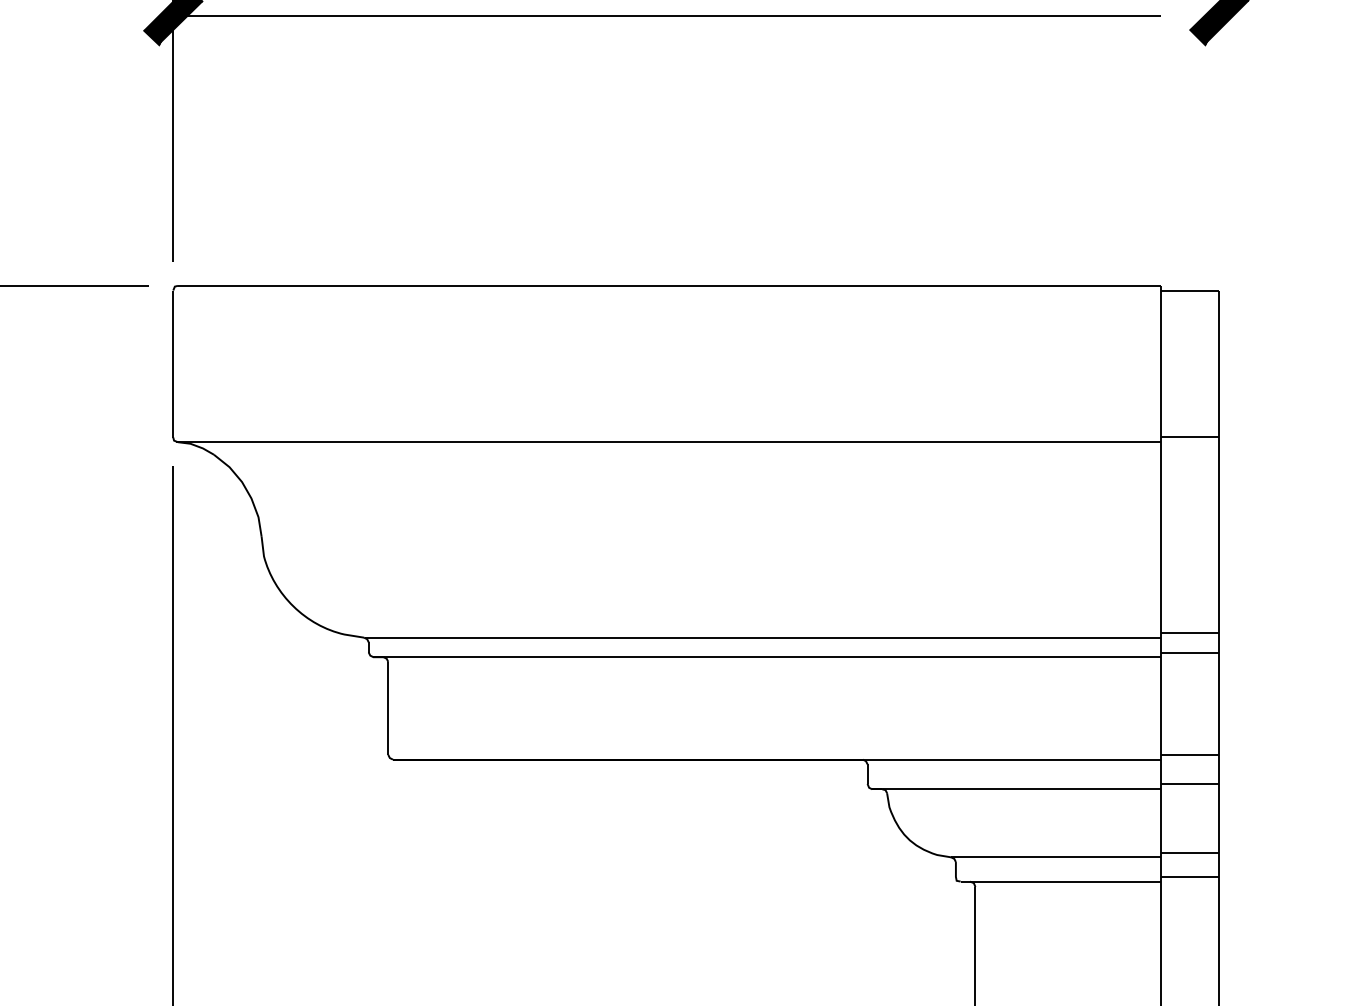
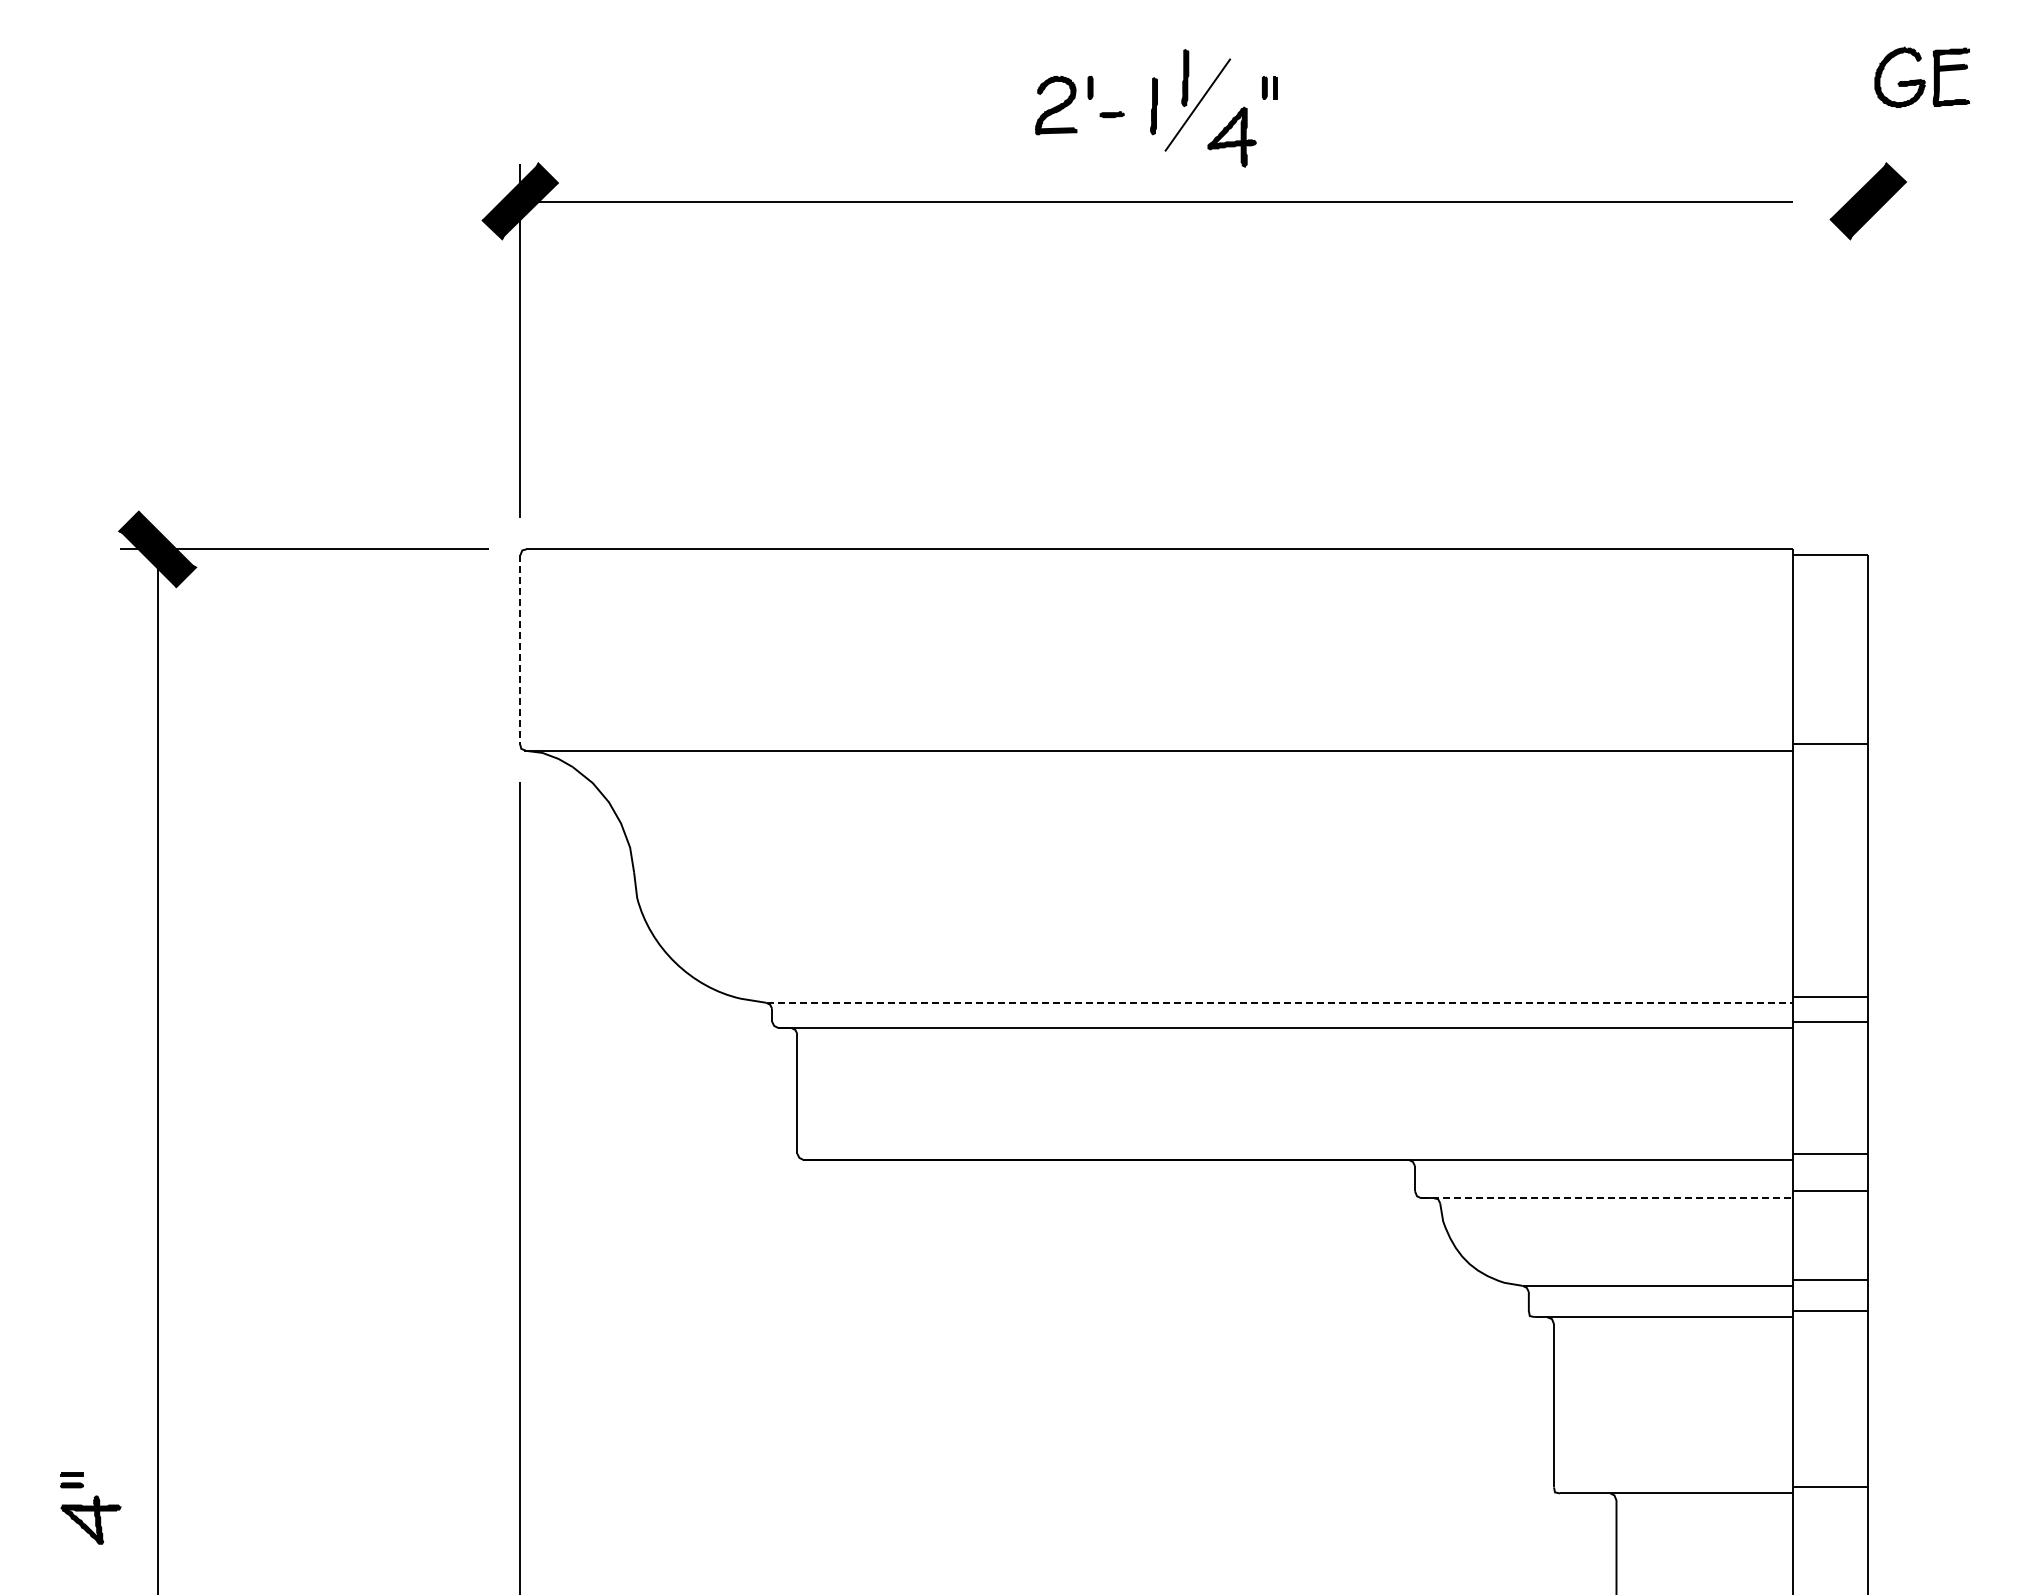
line: (173, 364) -> (520, 650), solid -> dashed
line: (762, 637) -> (1279, 1002), solid -> dashed
line: (1016, 789) -> (1606, 1198), solid -> dashed

